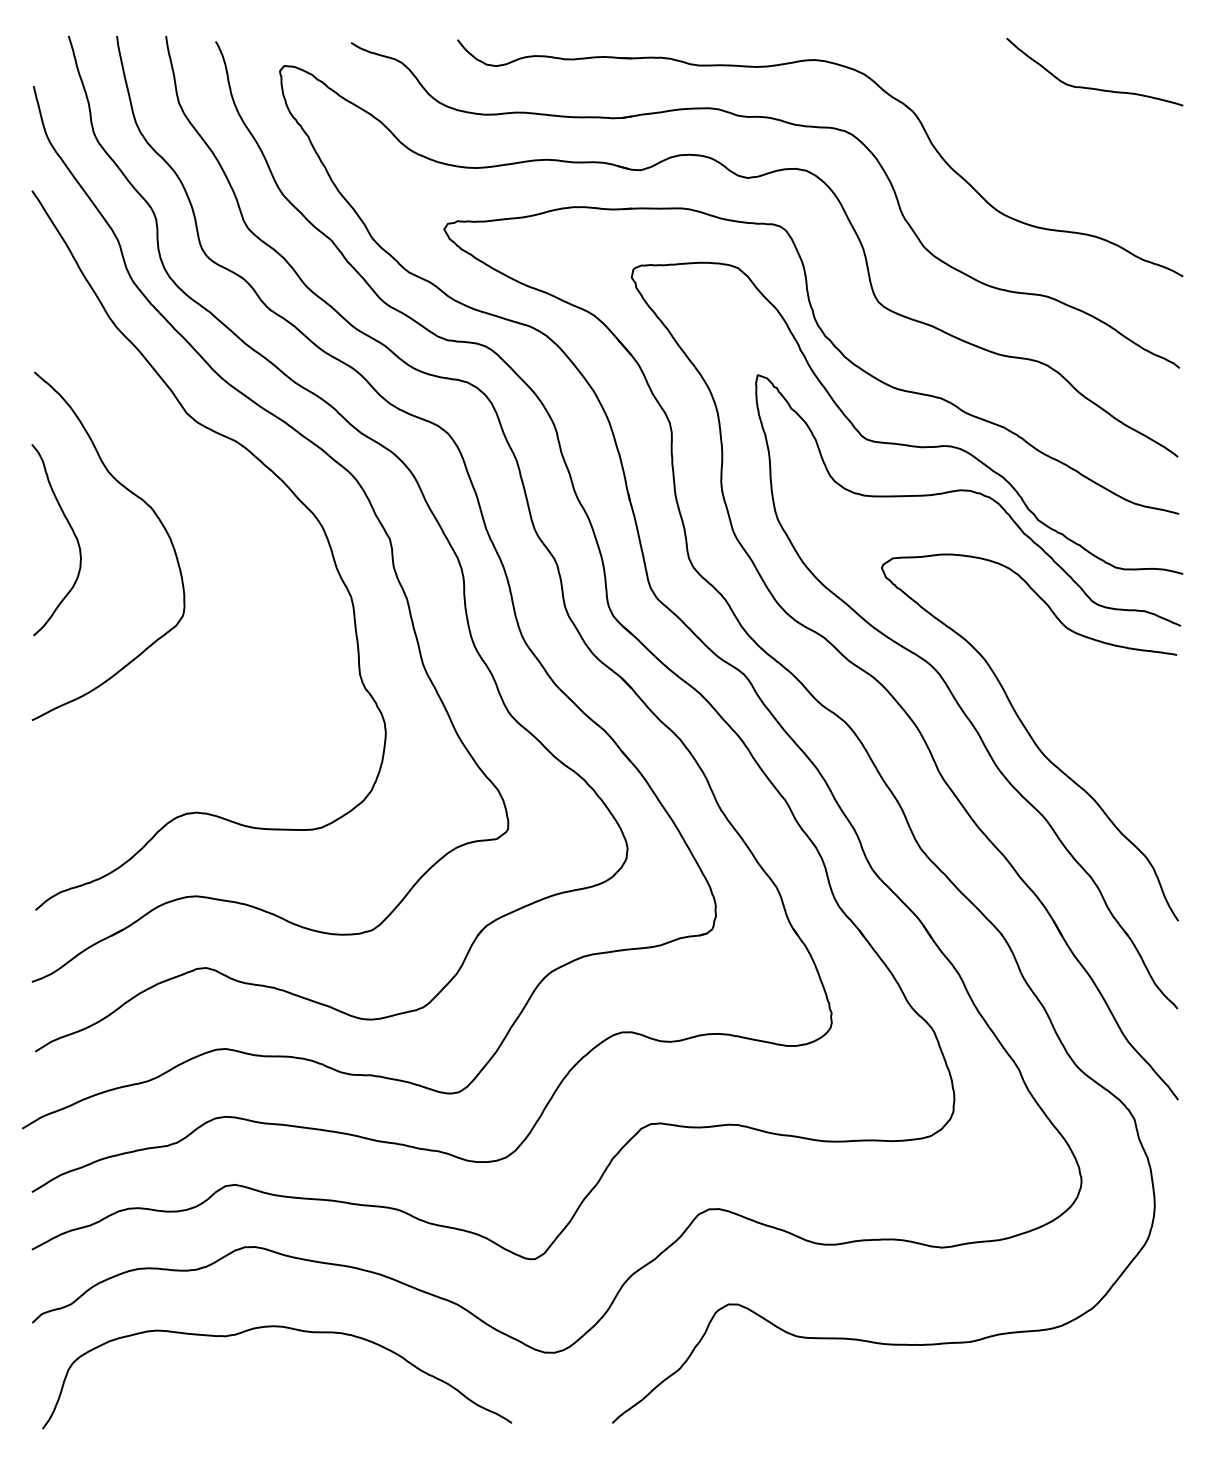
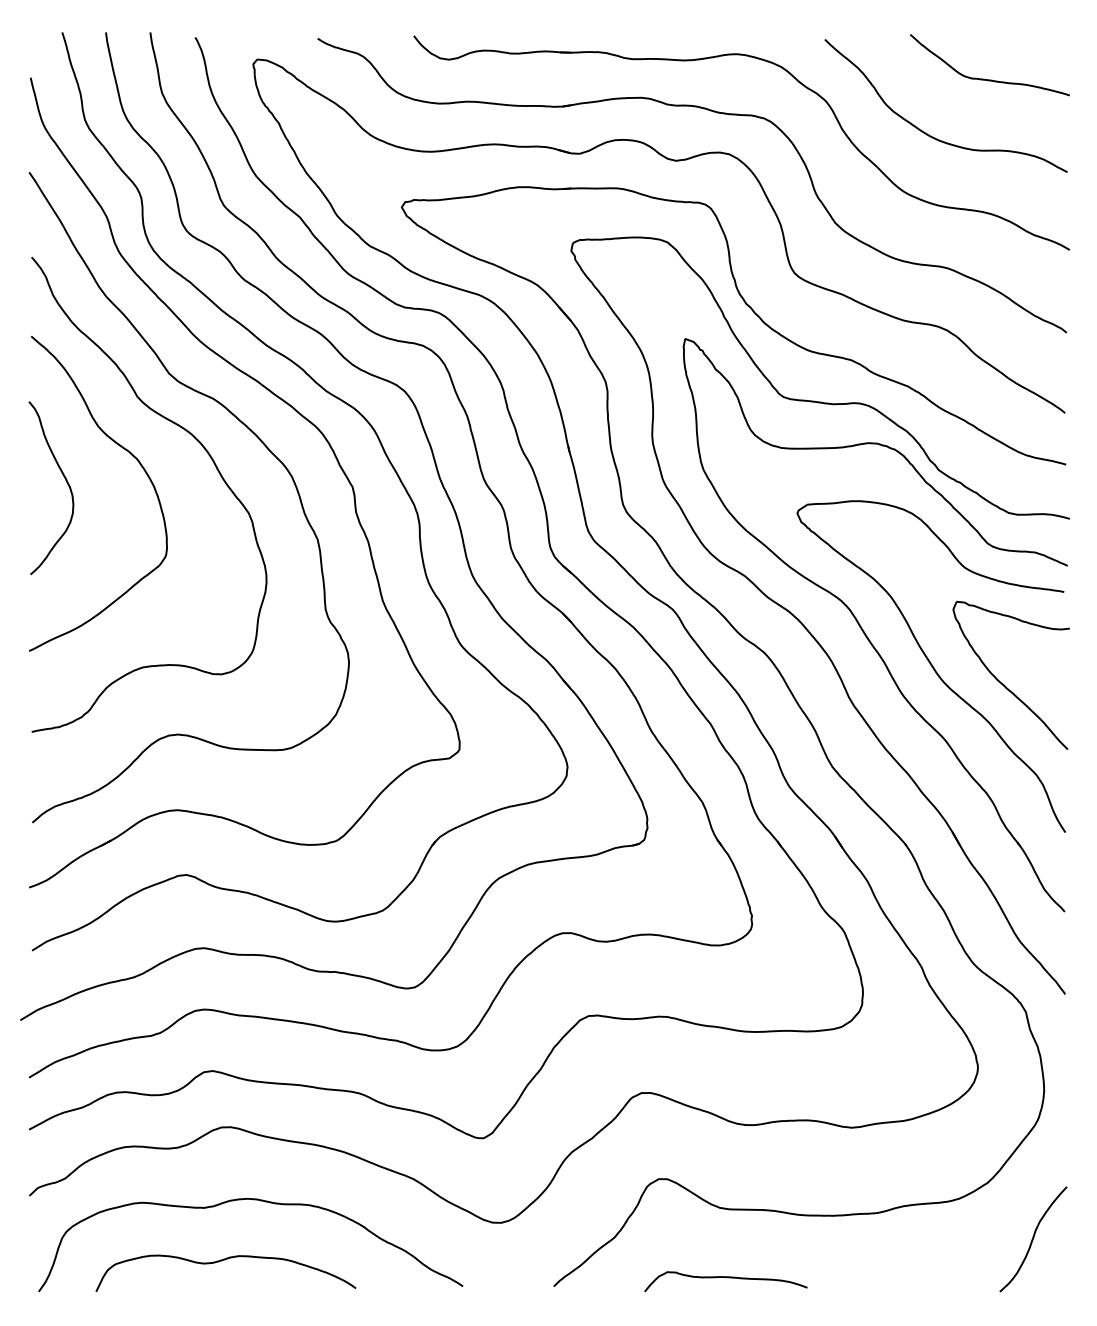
curve: (1025, 147) -> (927, 133), added
curve: (229, 502) -> (207, 454), added
curve: (1108, 755) -> (1002, 682), added
curve: (1142, 1370) -> (1033, 1238), added
curve: (245, 1395) -> (222, 1261), added
curve: (802, 1413) -> (725, 1277), added

